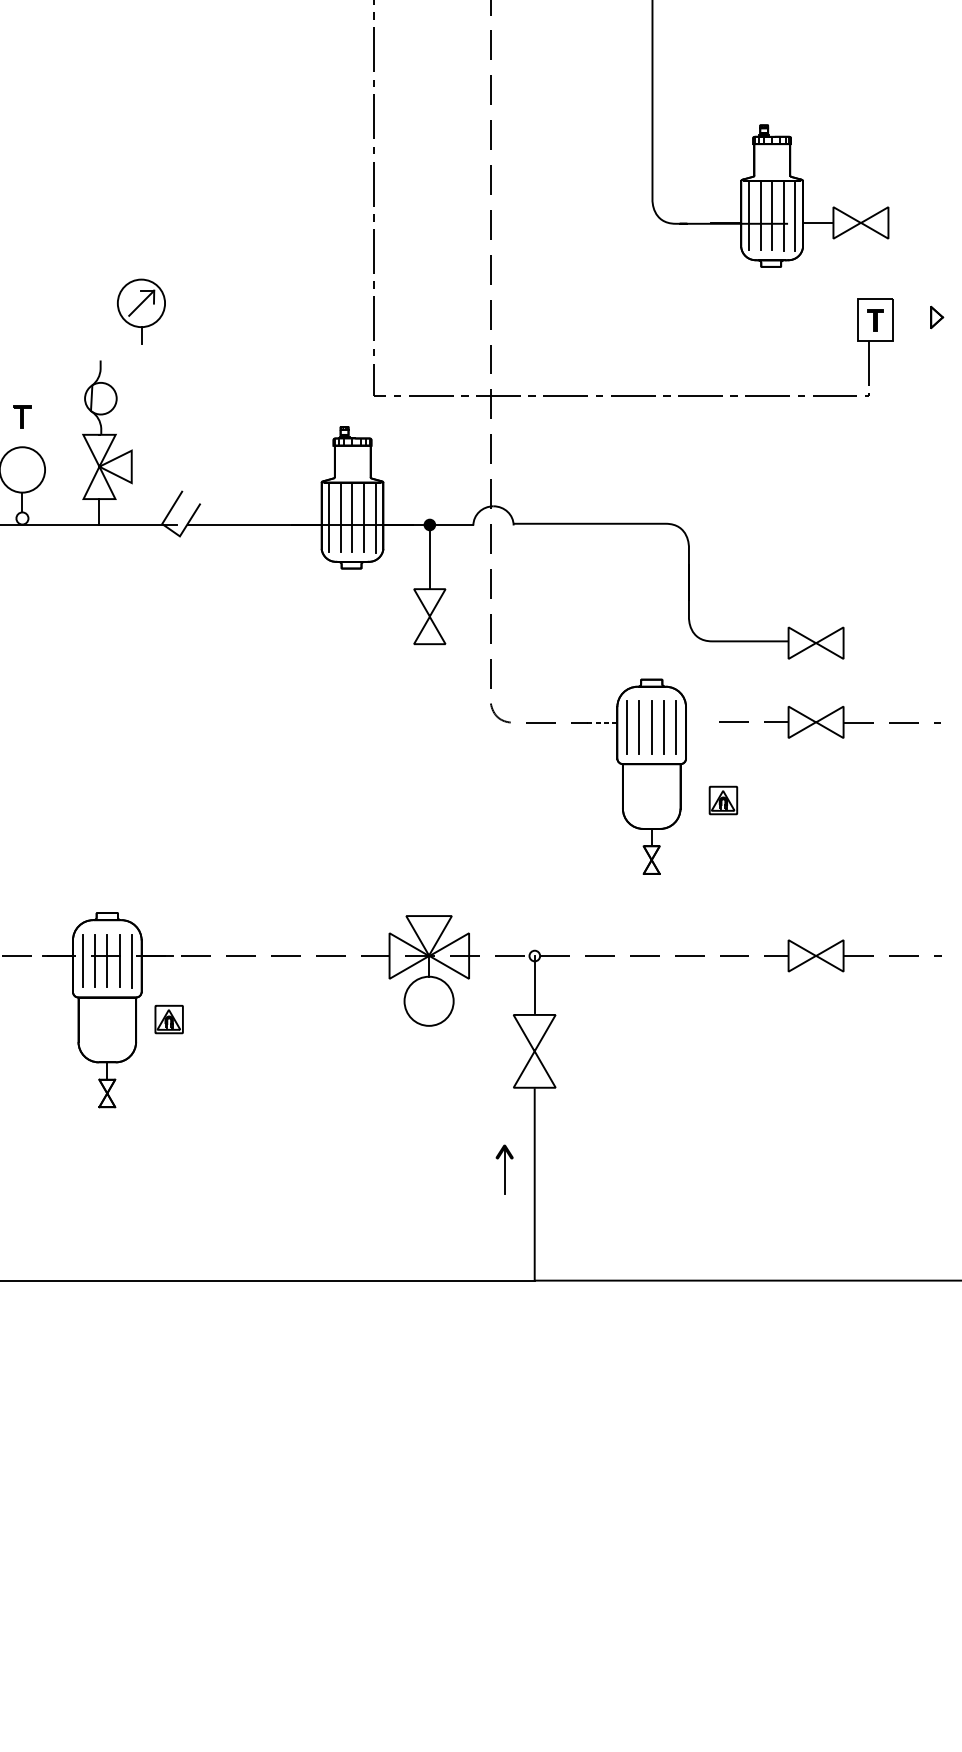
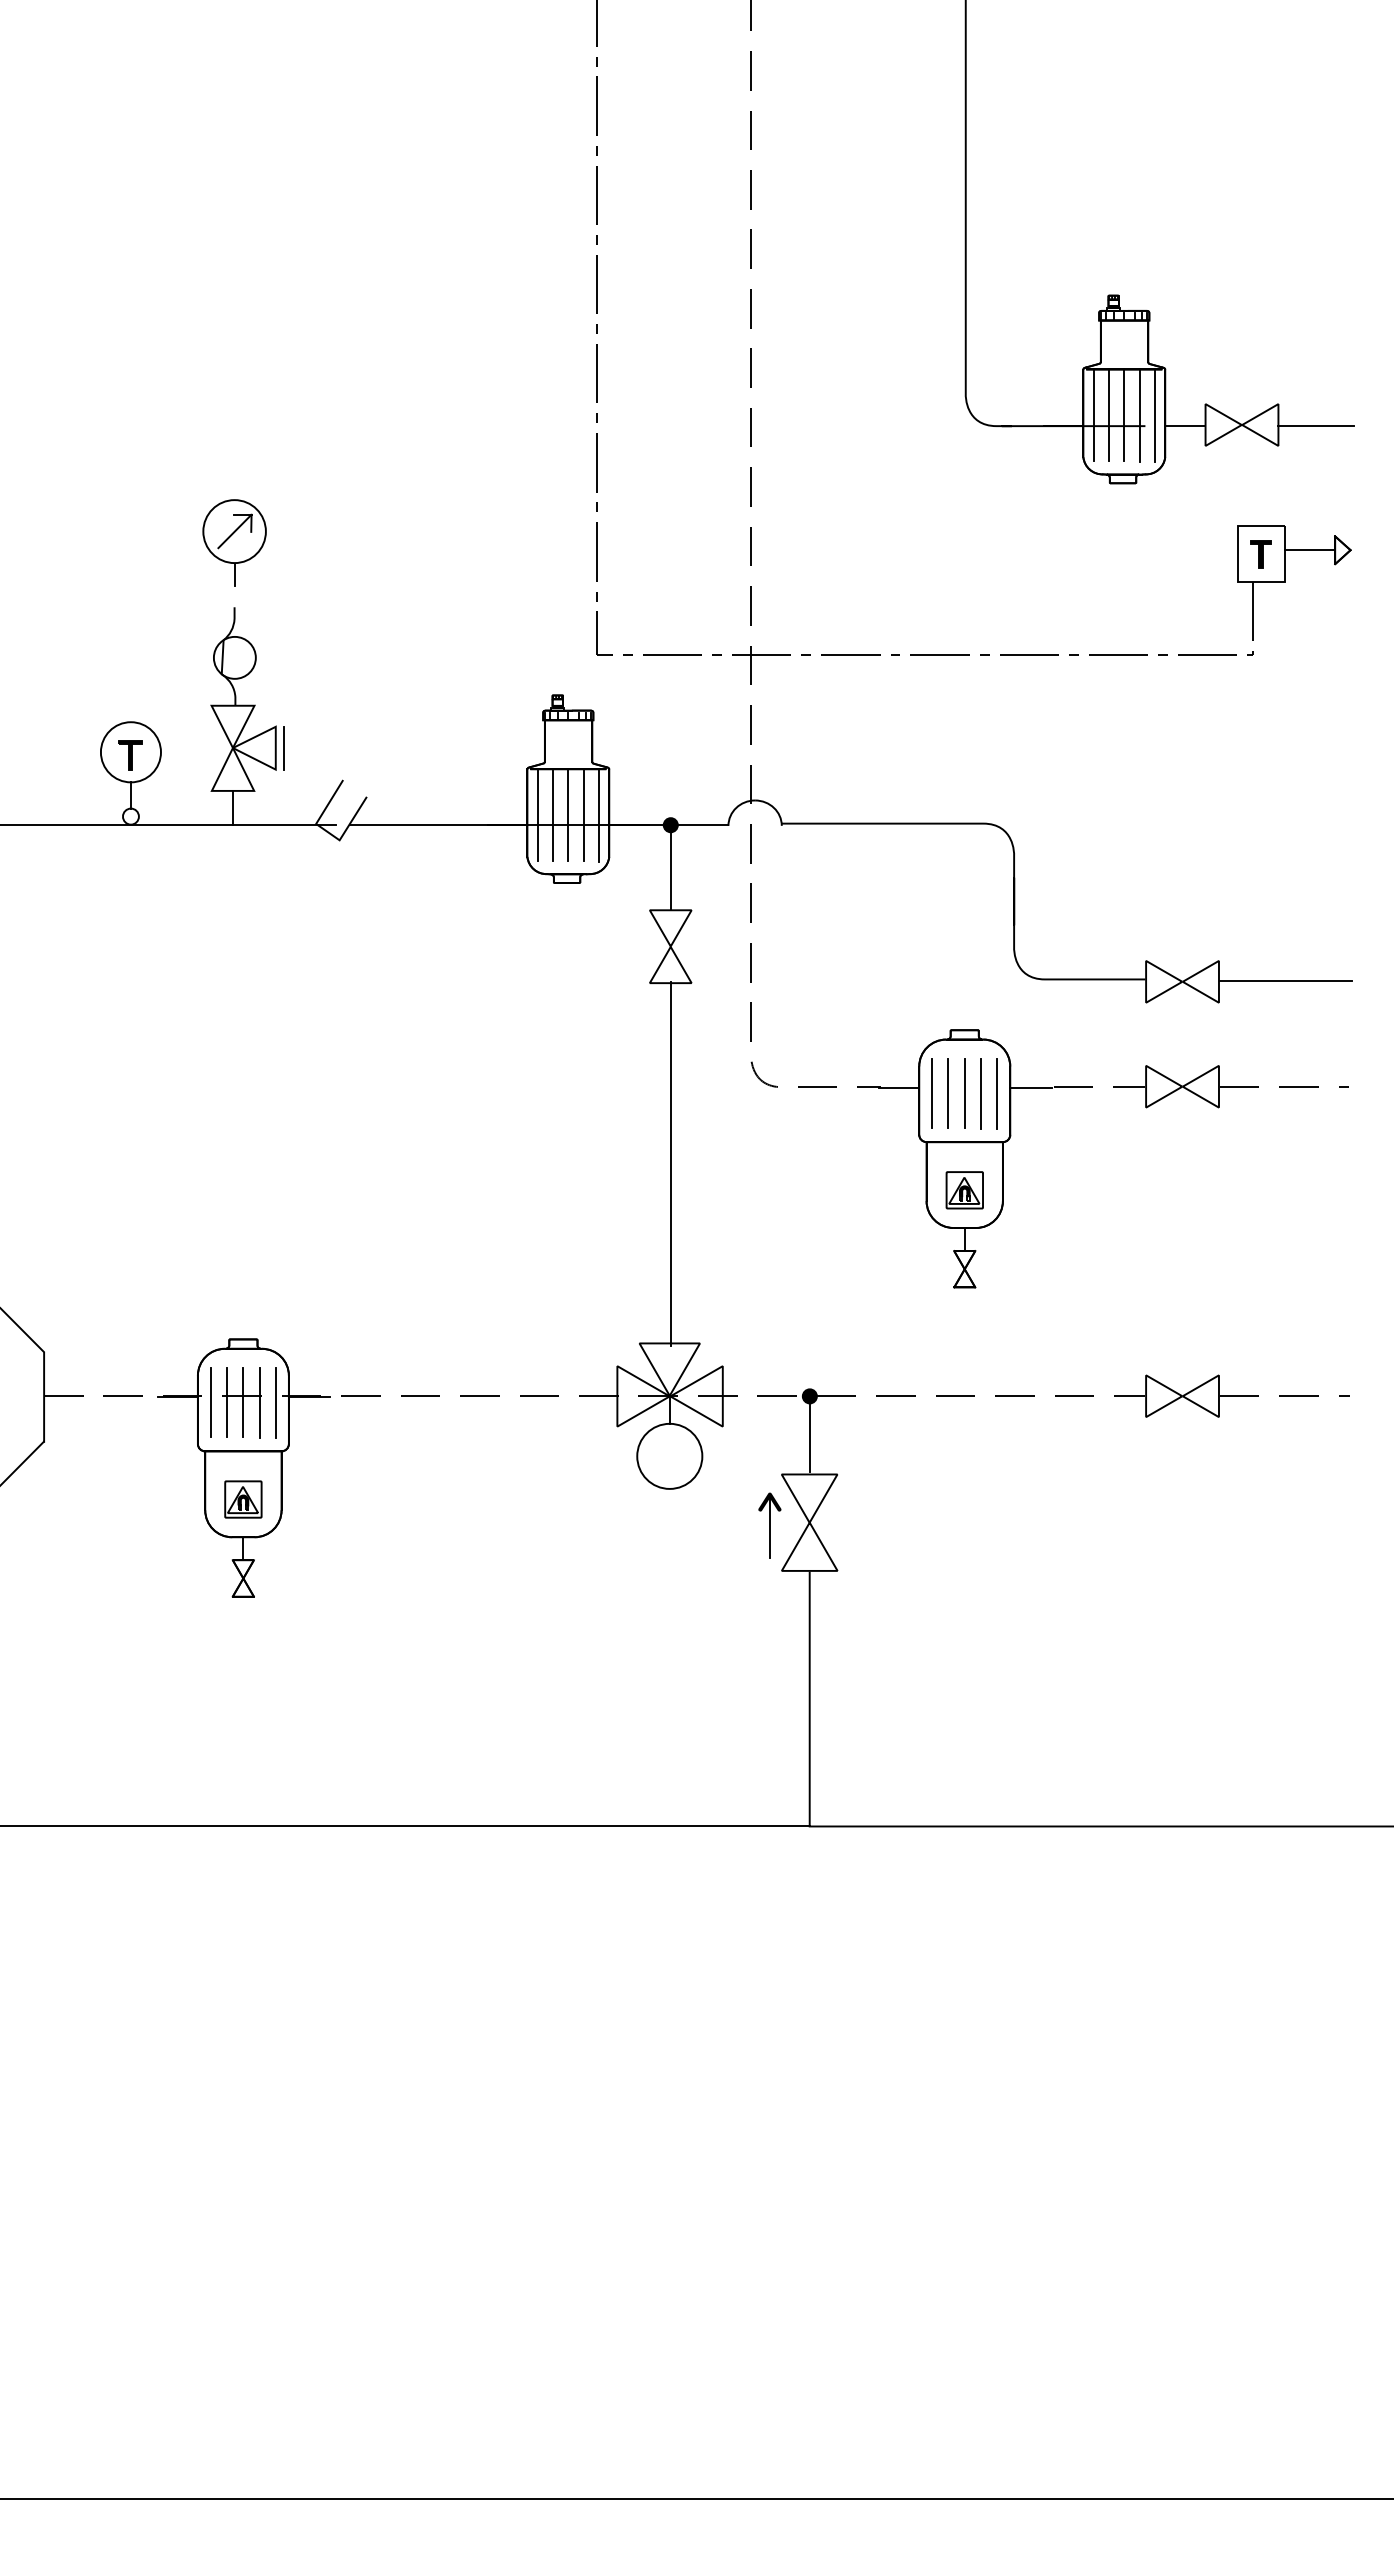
line: (917, 224) -> (1316, 426), added
part: (141, 311) -> (234, 542), moved
line: (911, 317) -> (1309, 550), added
part: (22, 416) -> (130, 755), moved
line: (138, 466) -> (284, 747), added
line: (893, 642) -> (1285, 980), added
line: (602, 722) -> (899, 1087), dashed -> solid
line: (701, 722) -> (1030, 1087), added
line: (429, 780) -> (670, 1163), added
part: (723, 800) -> (964, 1190), moved
fill: (534, 956) -> (809, 1396), added
part: (169, 1019) -> (243, 1499), moved
part: (504, 1169) -> (769, 1525), moved

